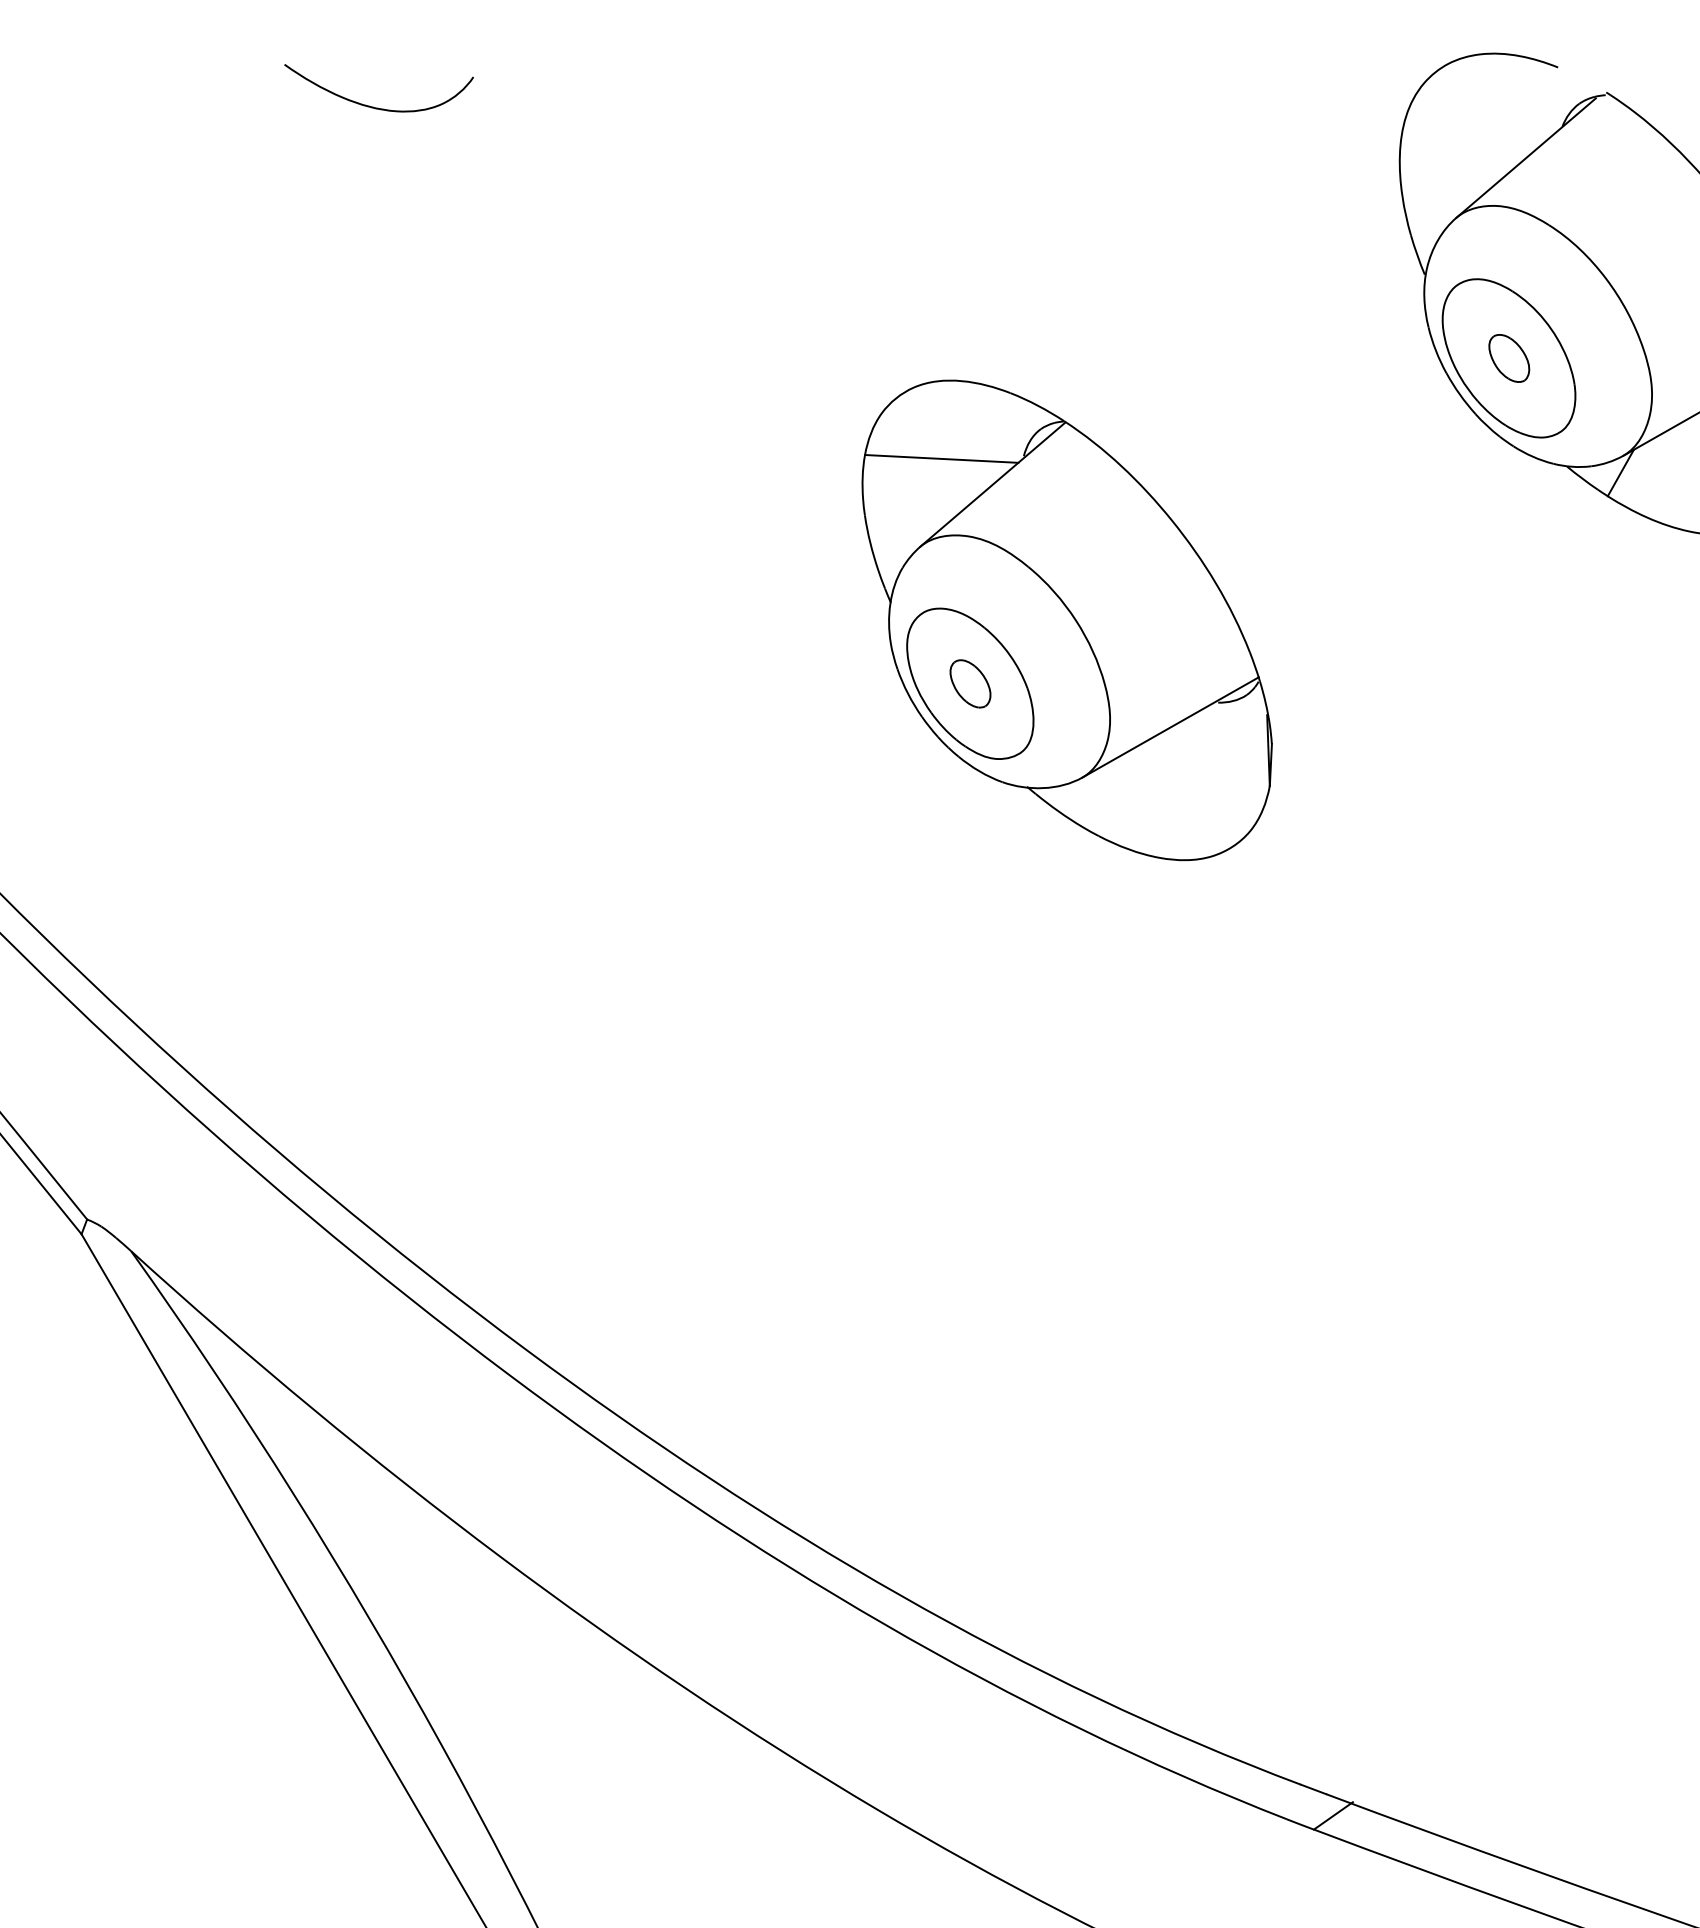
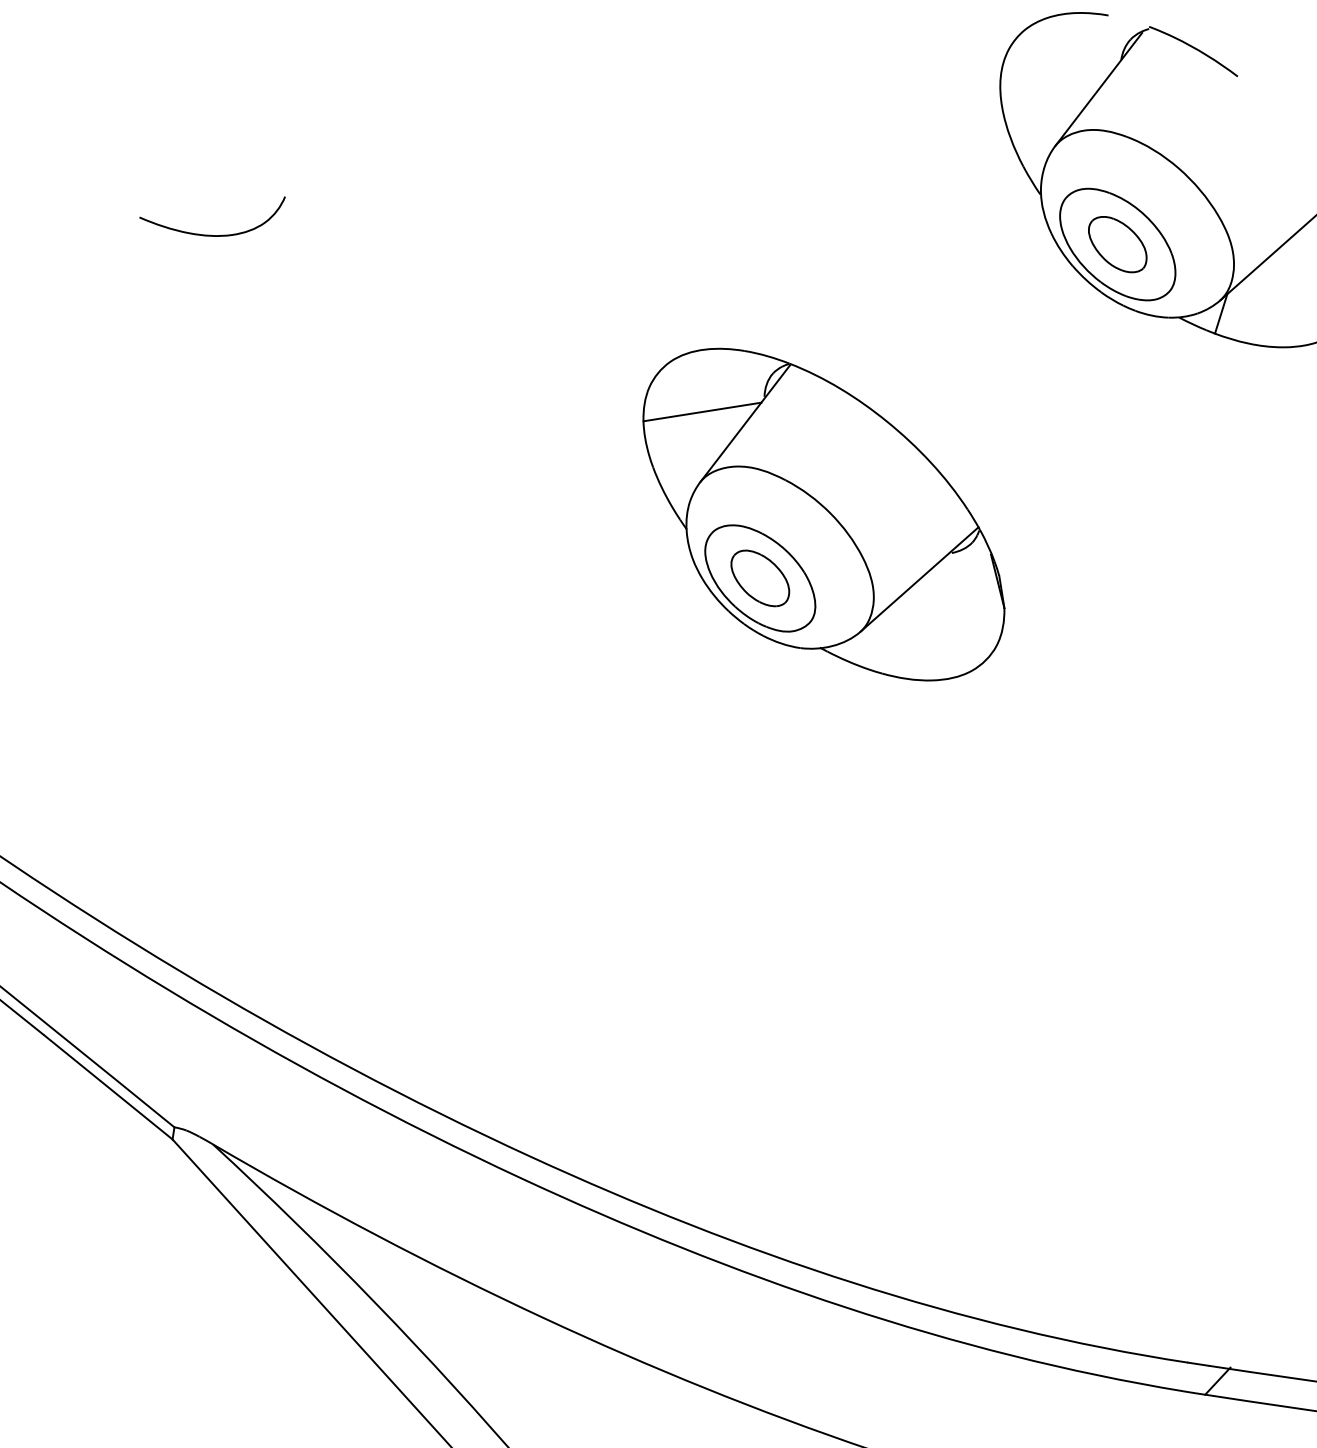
part: (1509, 358) -> (1118, 244), size x1.67
part: (970, 683) -> (760, 578), size x1.67

